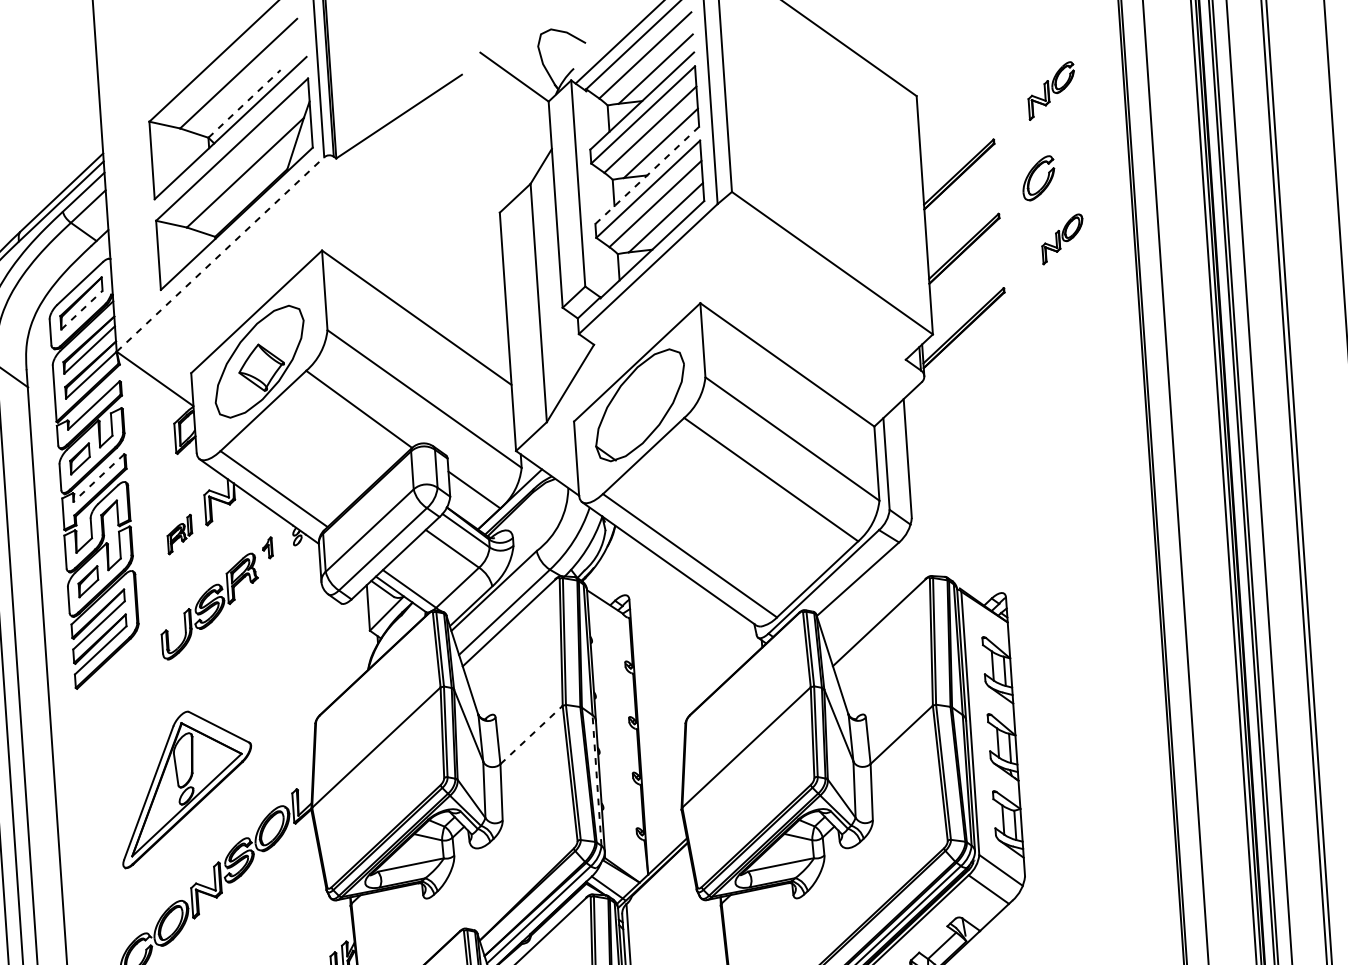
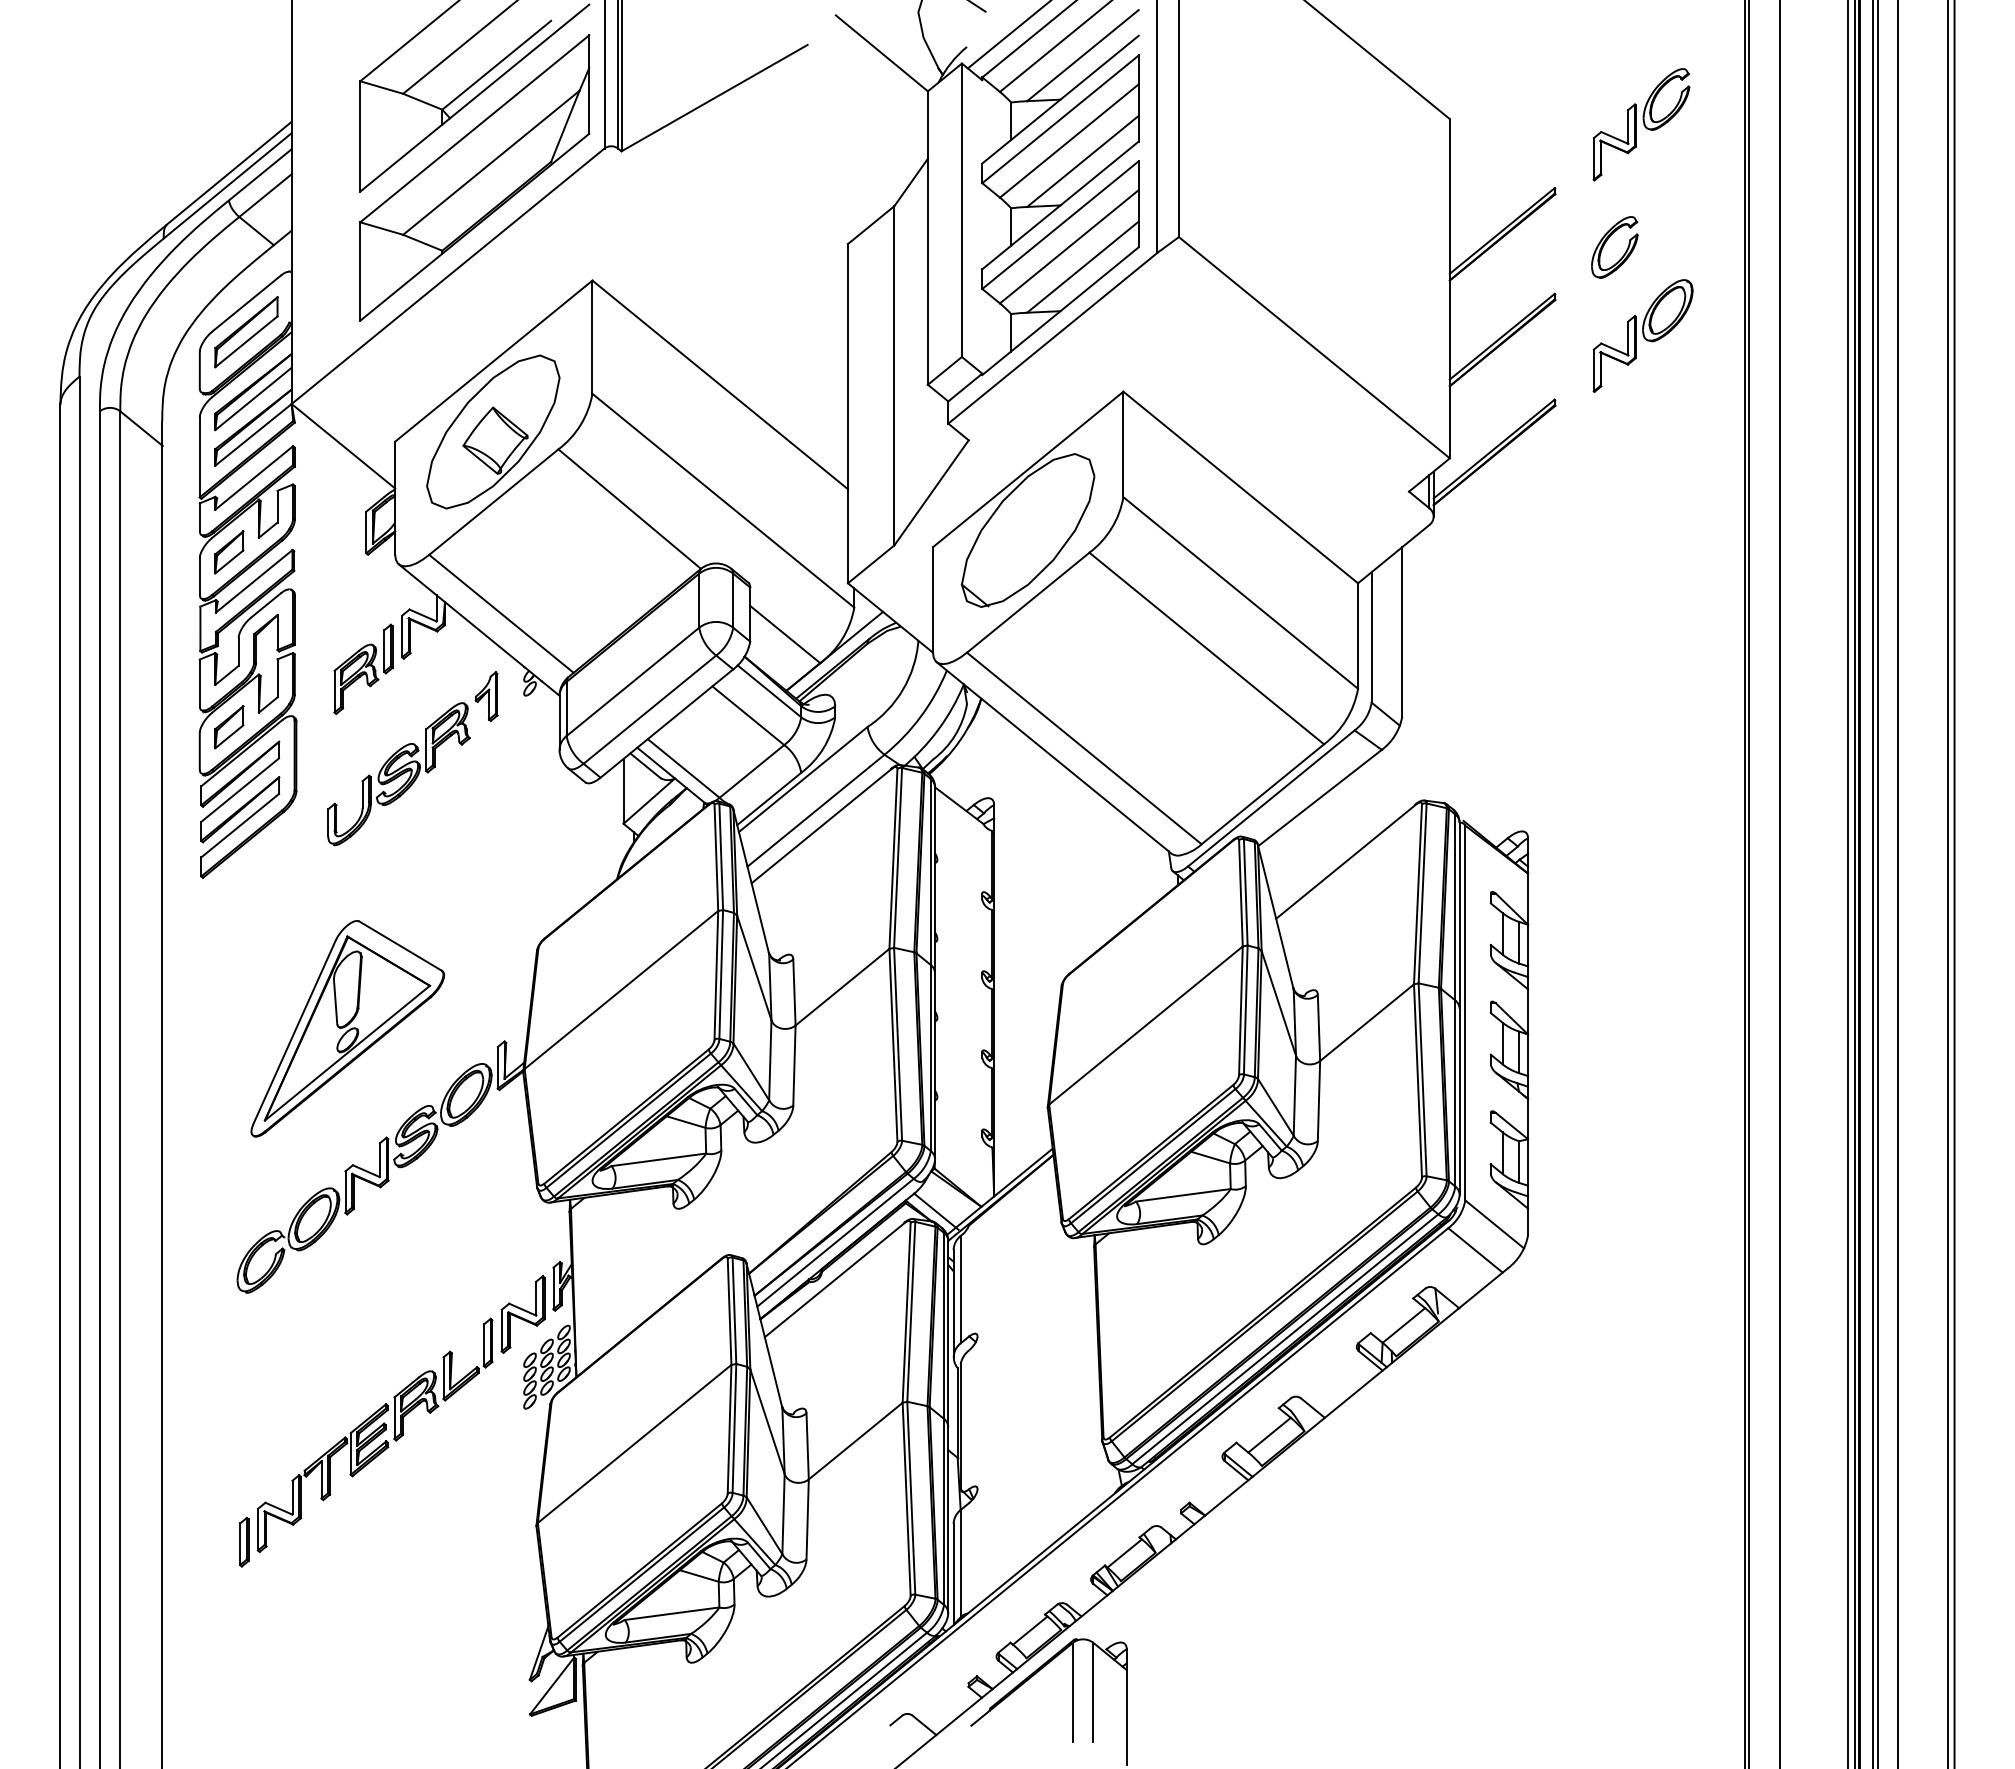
part: (1051, 90) -> (1641, 124), size x1.43
line: (245, 103) -> (497, 64), dashed -> solid
line: (647, 175) -> (1060, 205), dashed -> solid
part: (1062, 238) -> (1642, 335), size x1.67
line: (220, 254) -> (448, 276), dashed -> solid
line: (81, 309) -> (246, 341), dashed -> solid
line: (98, 478) -> (253, 581), dashed -> solid
part: (179, 534) -> (363, 668), size x1.67
part: (267, 547) -> (486, 696), size x1.67
line: (531, 735) -> (842, 987), dashed -> solid
line: (596, 780) -> (930, 1058), dashed -> solid

